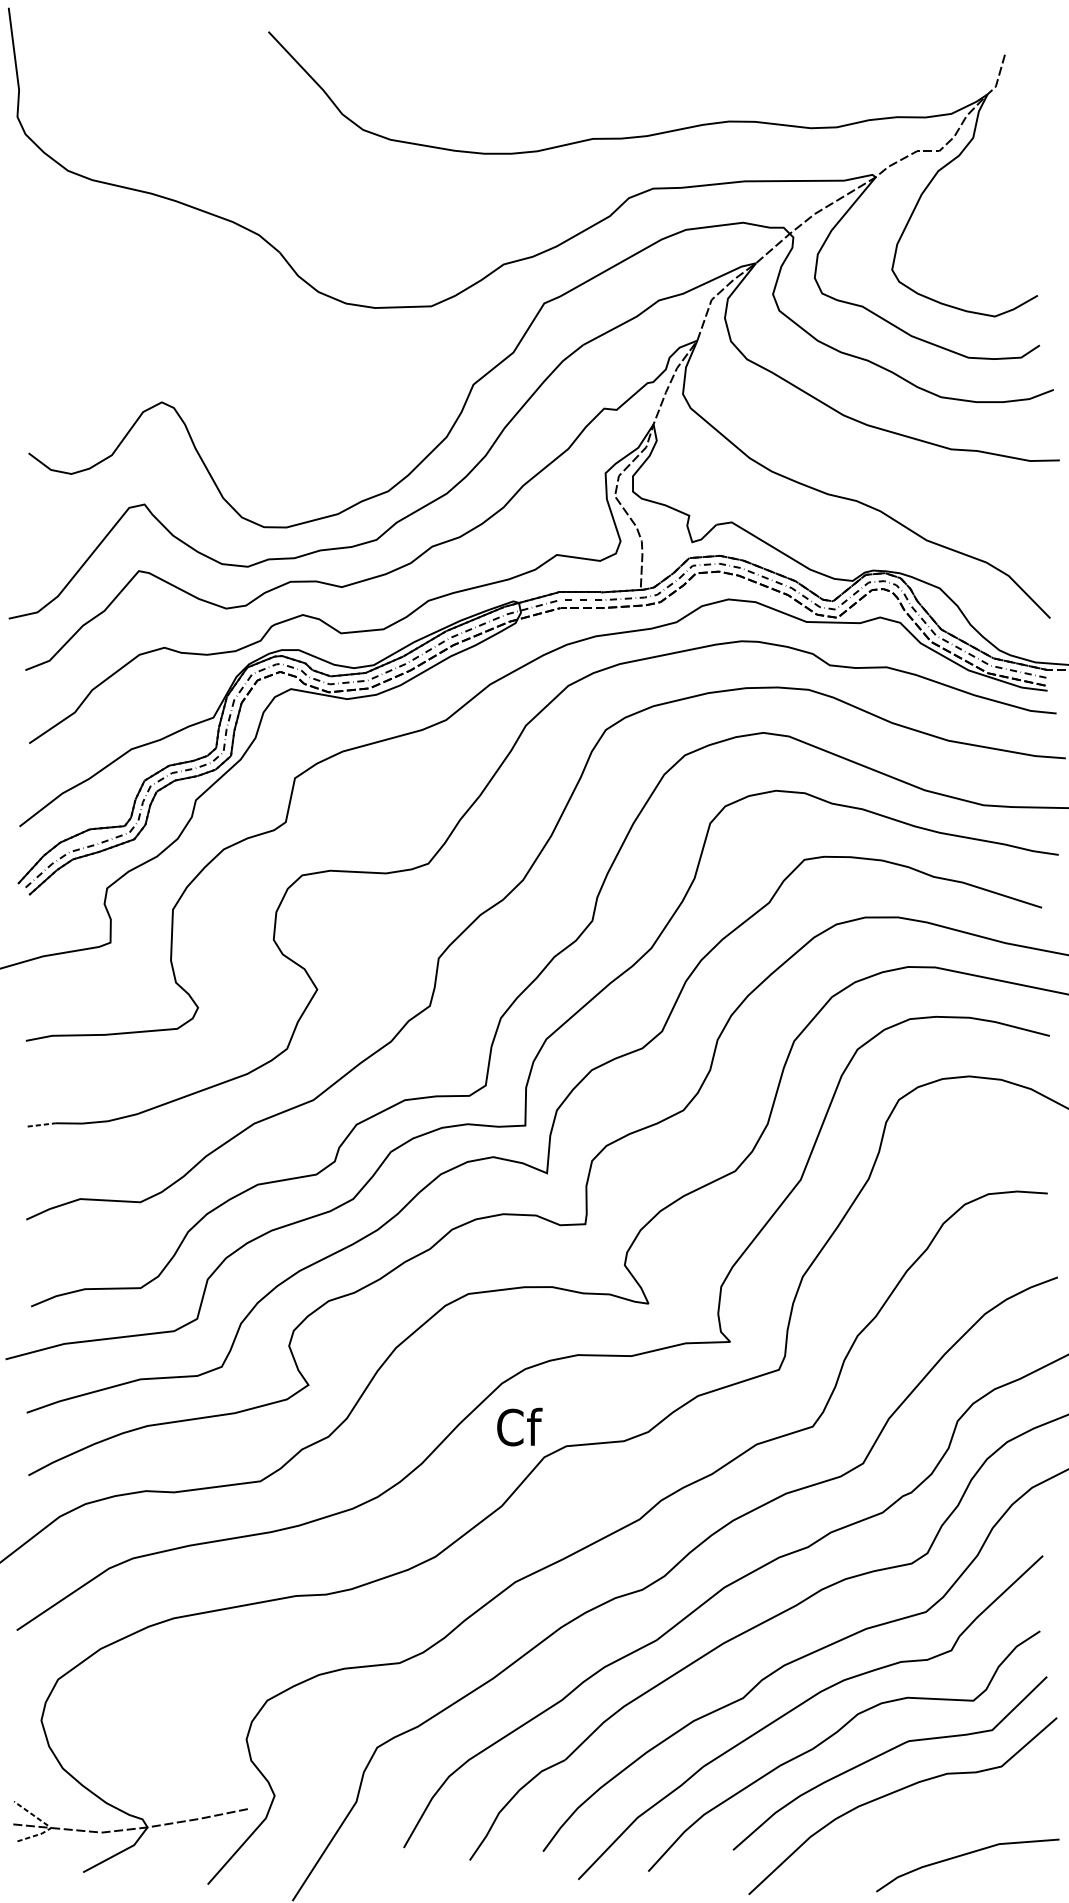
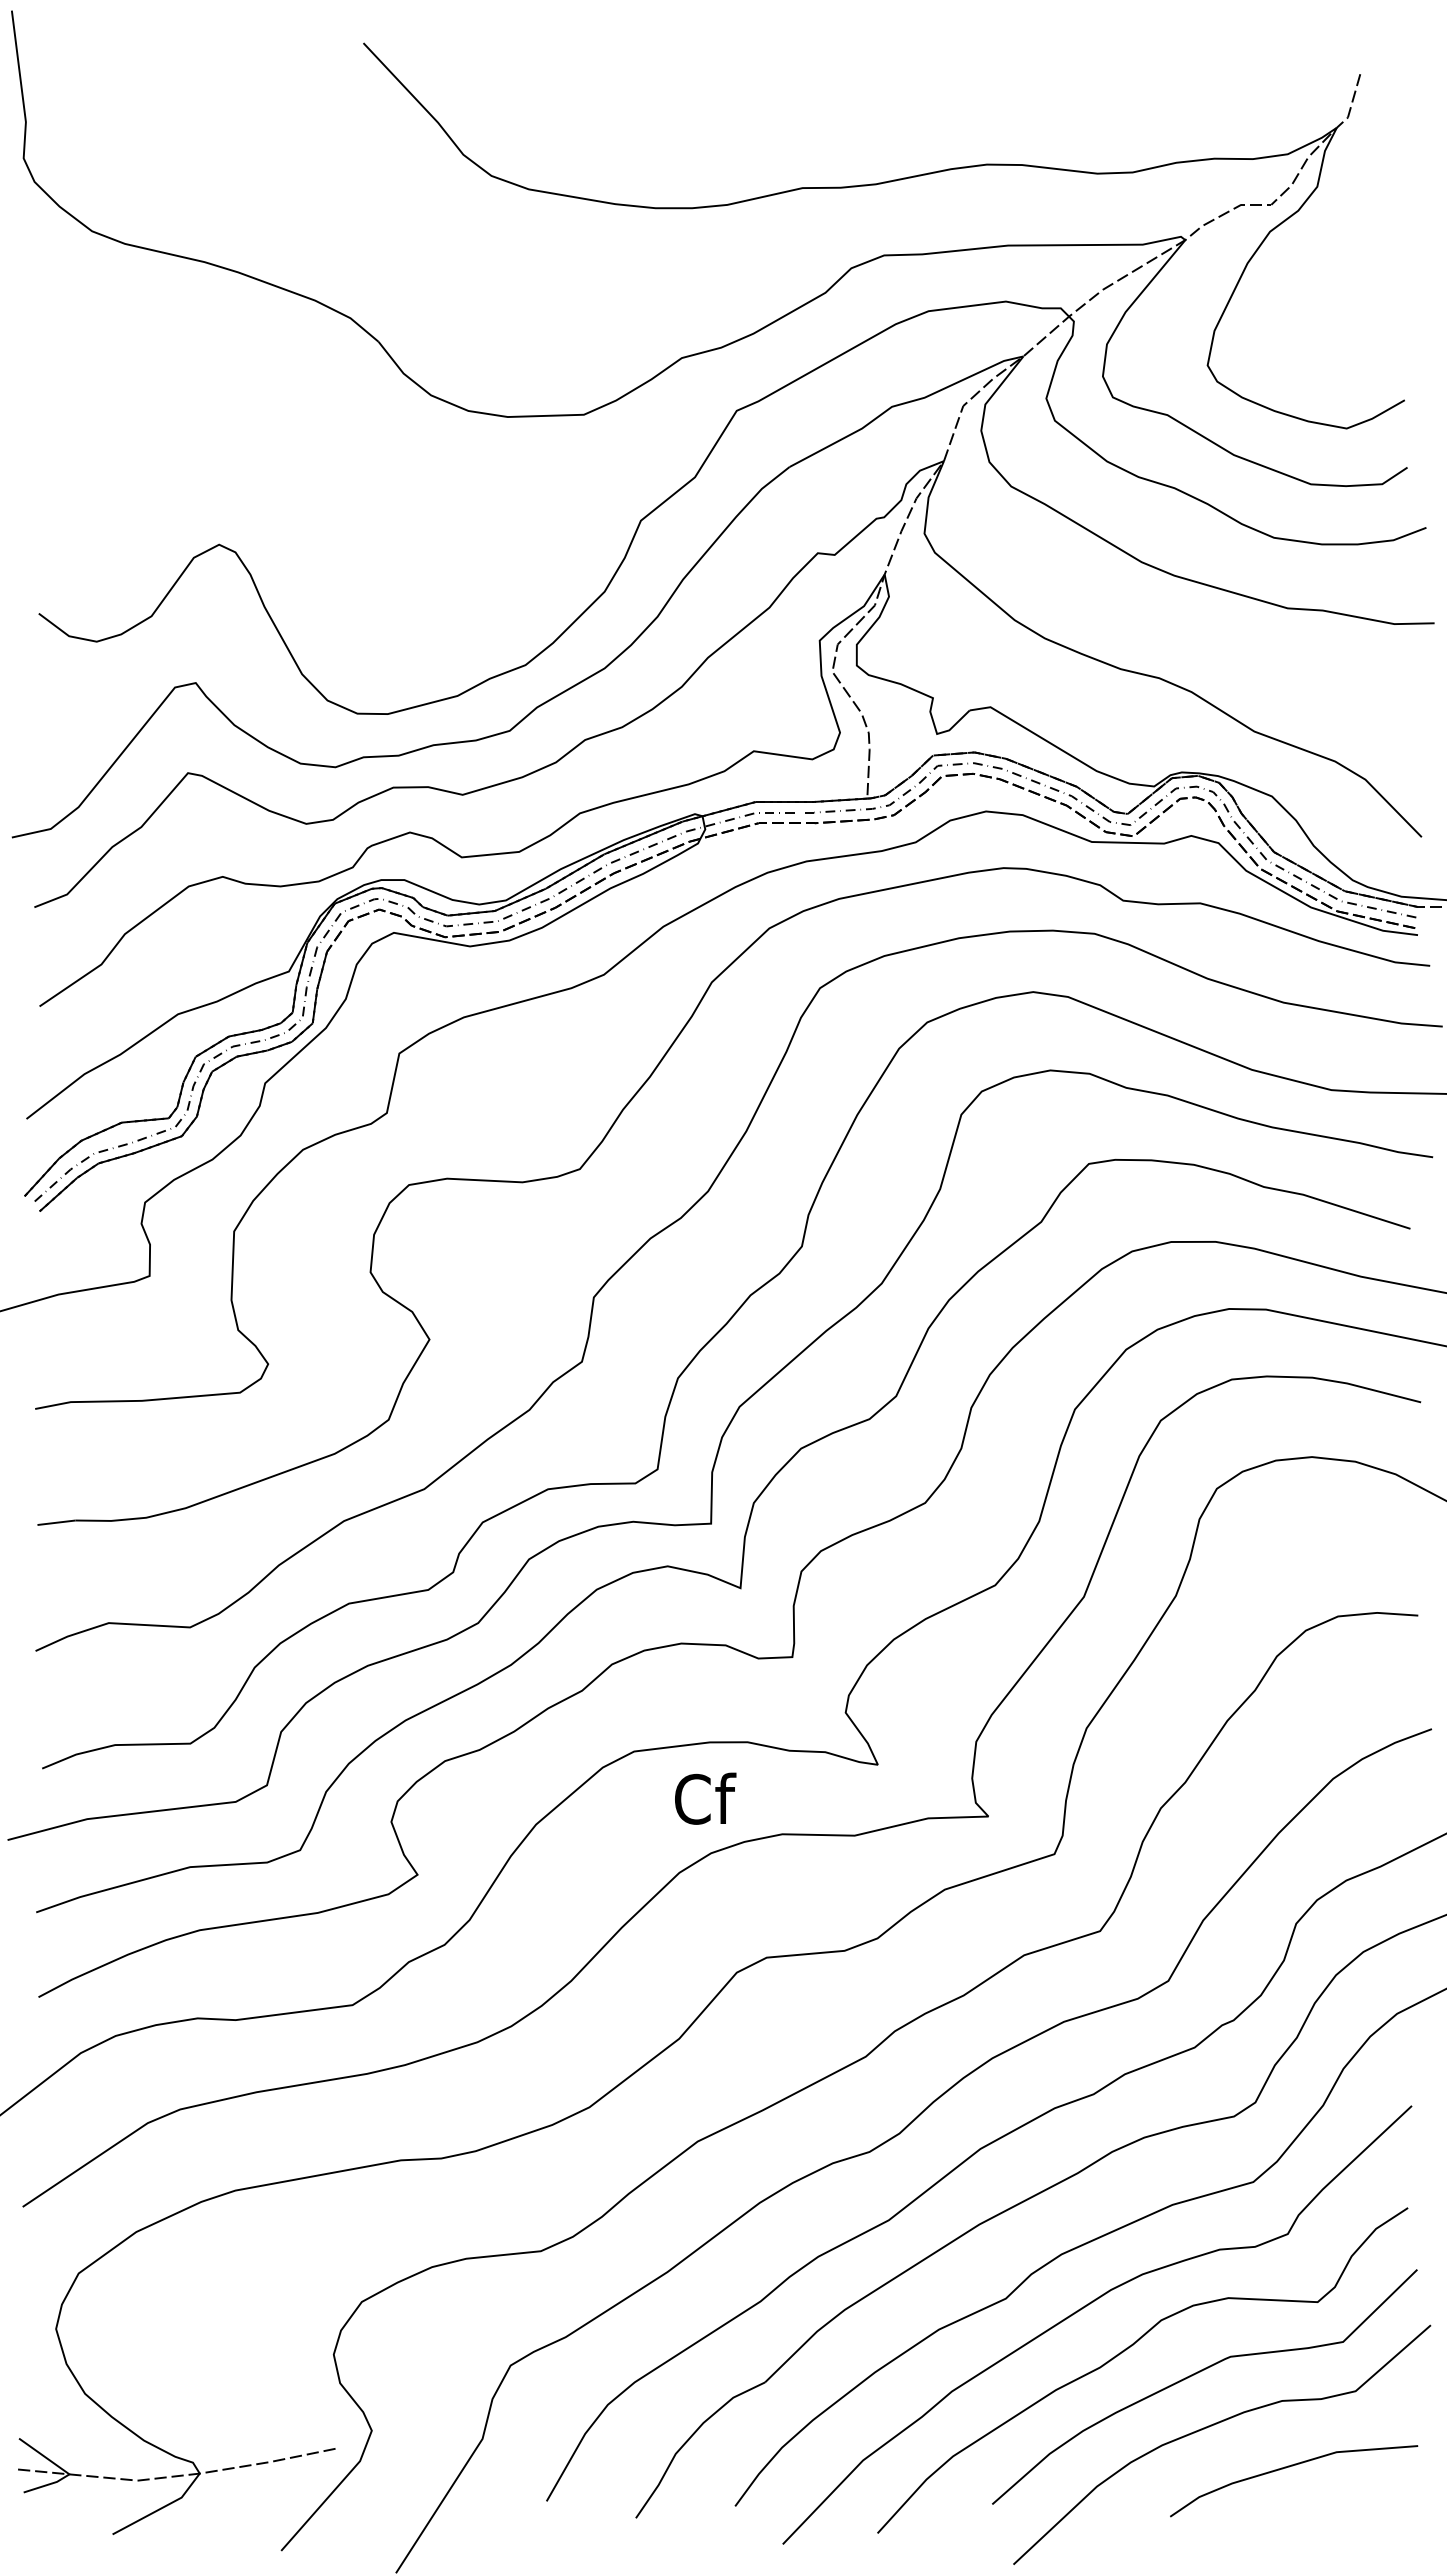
line: (42, 1124) -> (57, 1522), dashed -> solid
text: (519, 1426) -> (705, 1798), moved
line: (48, 1825) -> (65, 2471), dashed -> solid
line: (964, 1855) -> (1289, 2467), moved

